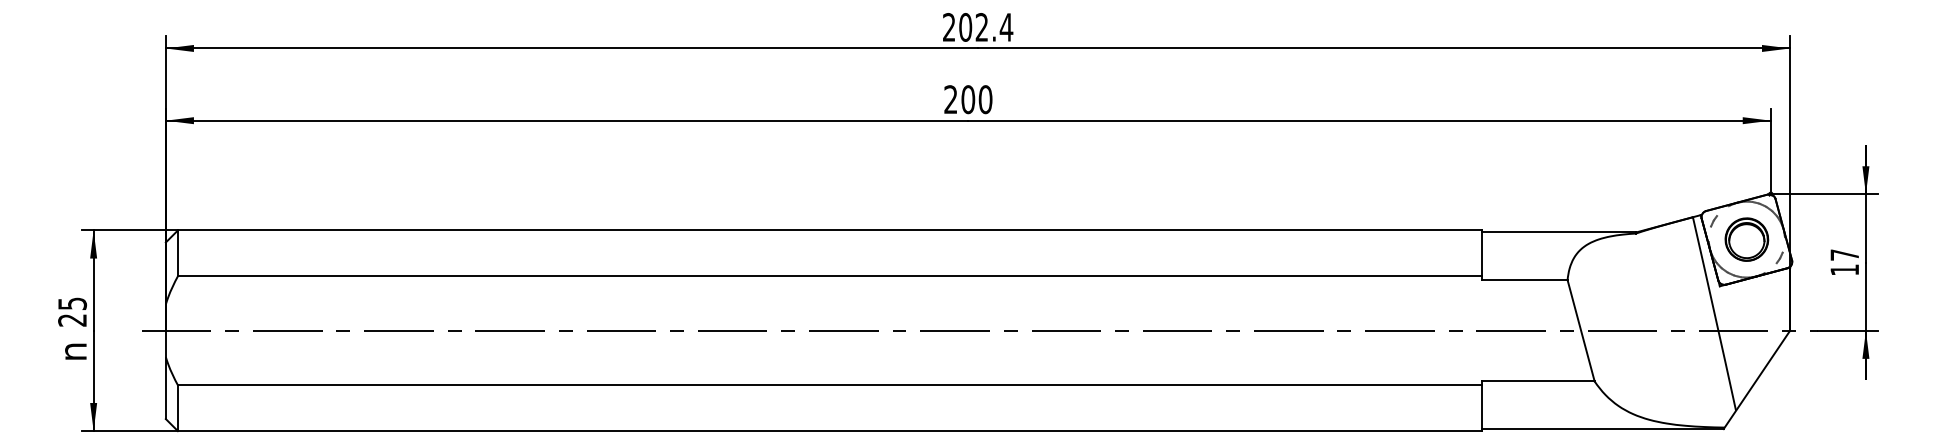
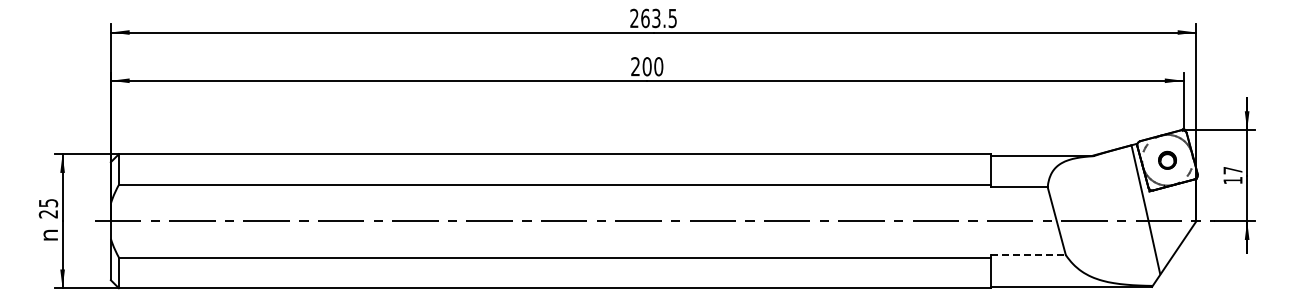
text: (986, 27) -> (659, 18), 202.4 -> 263.5
part: (1746, 239) -> (1167, 160), size x0.6
line: (1538, 382) -> (1028, 255), solid -> dashed

